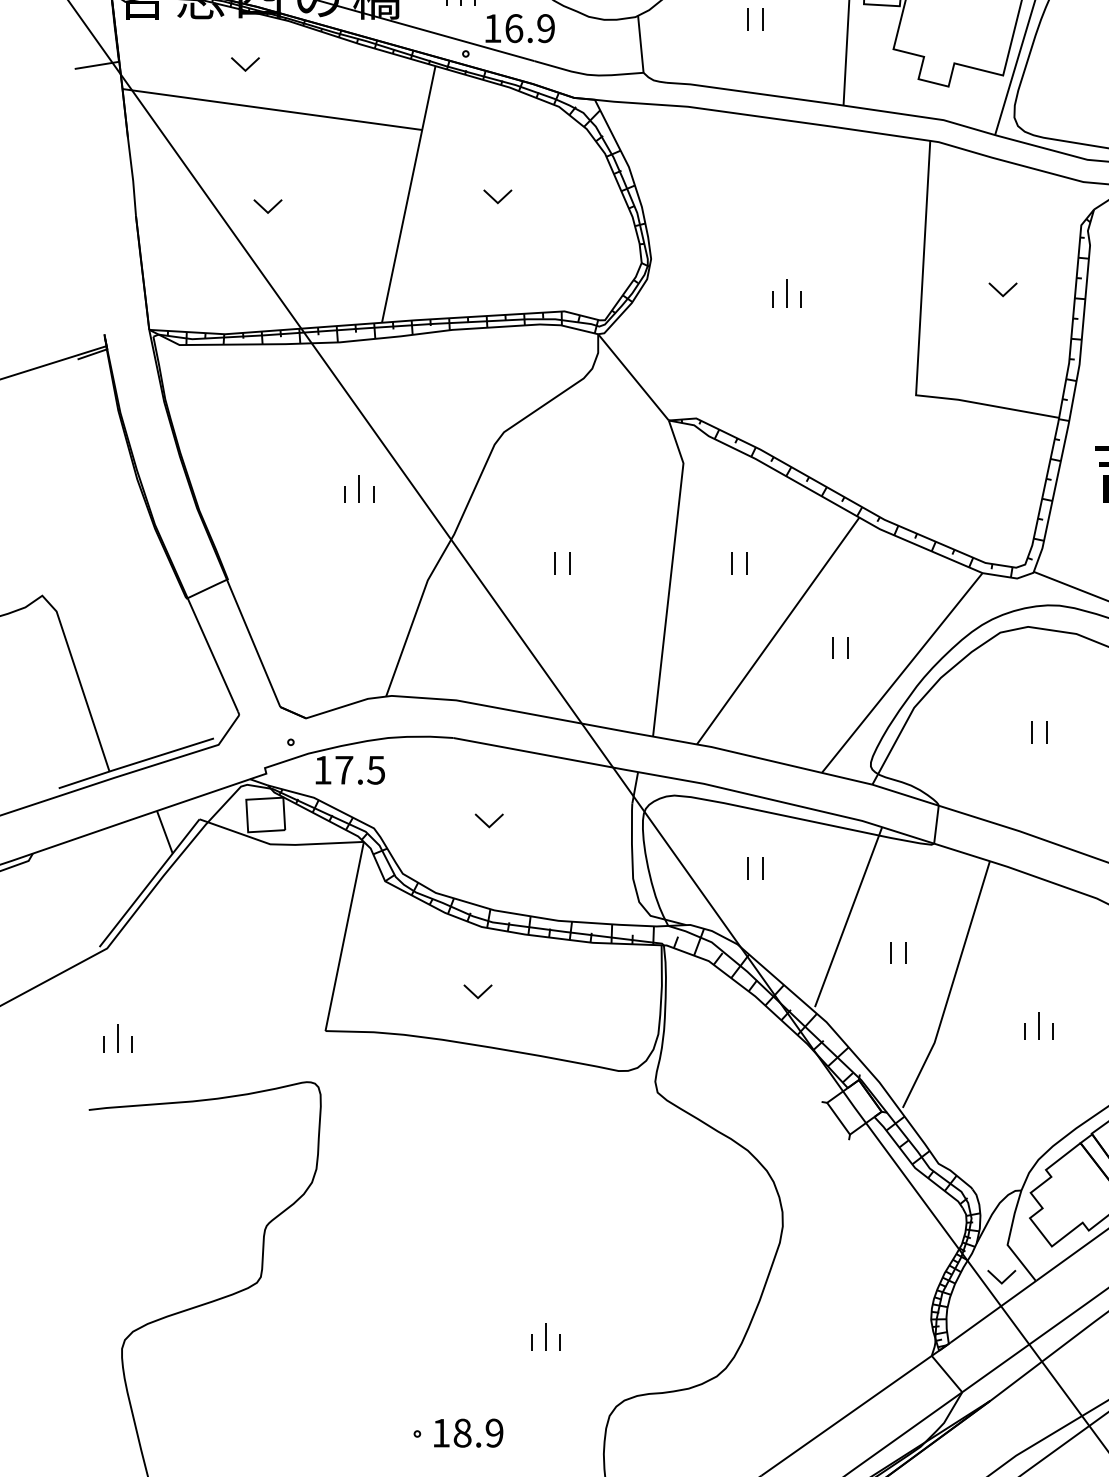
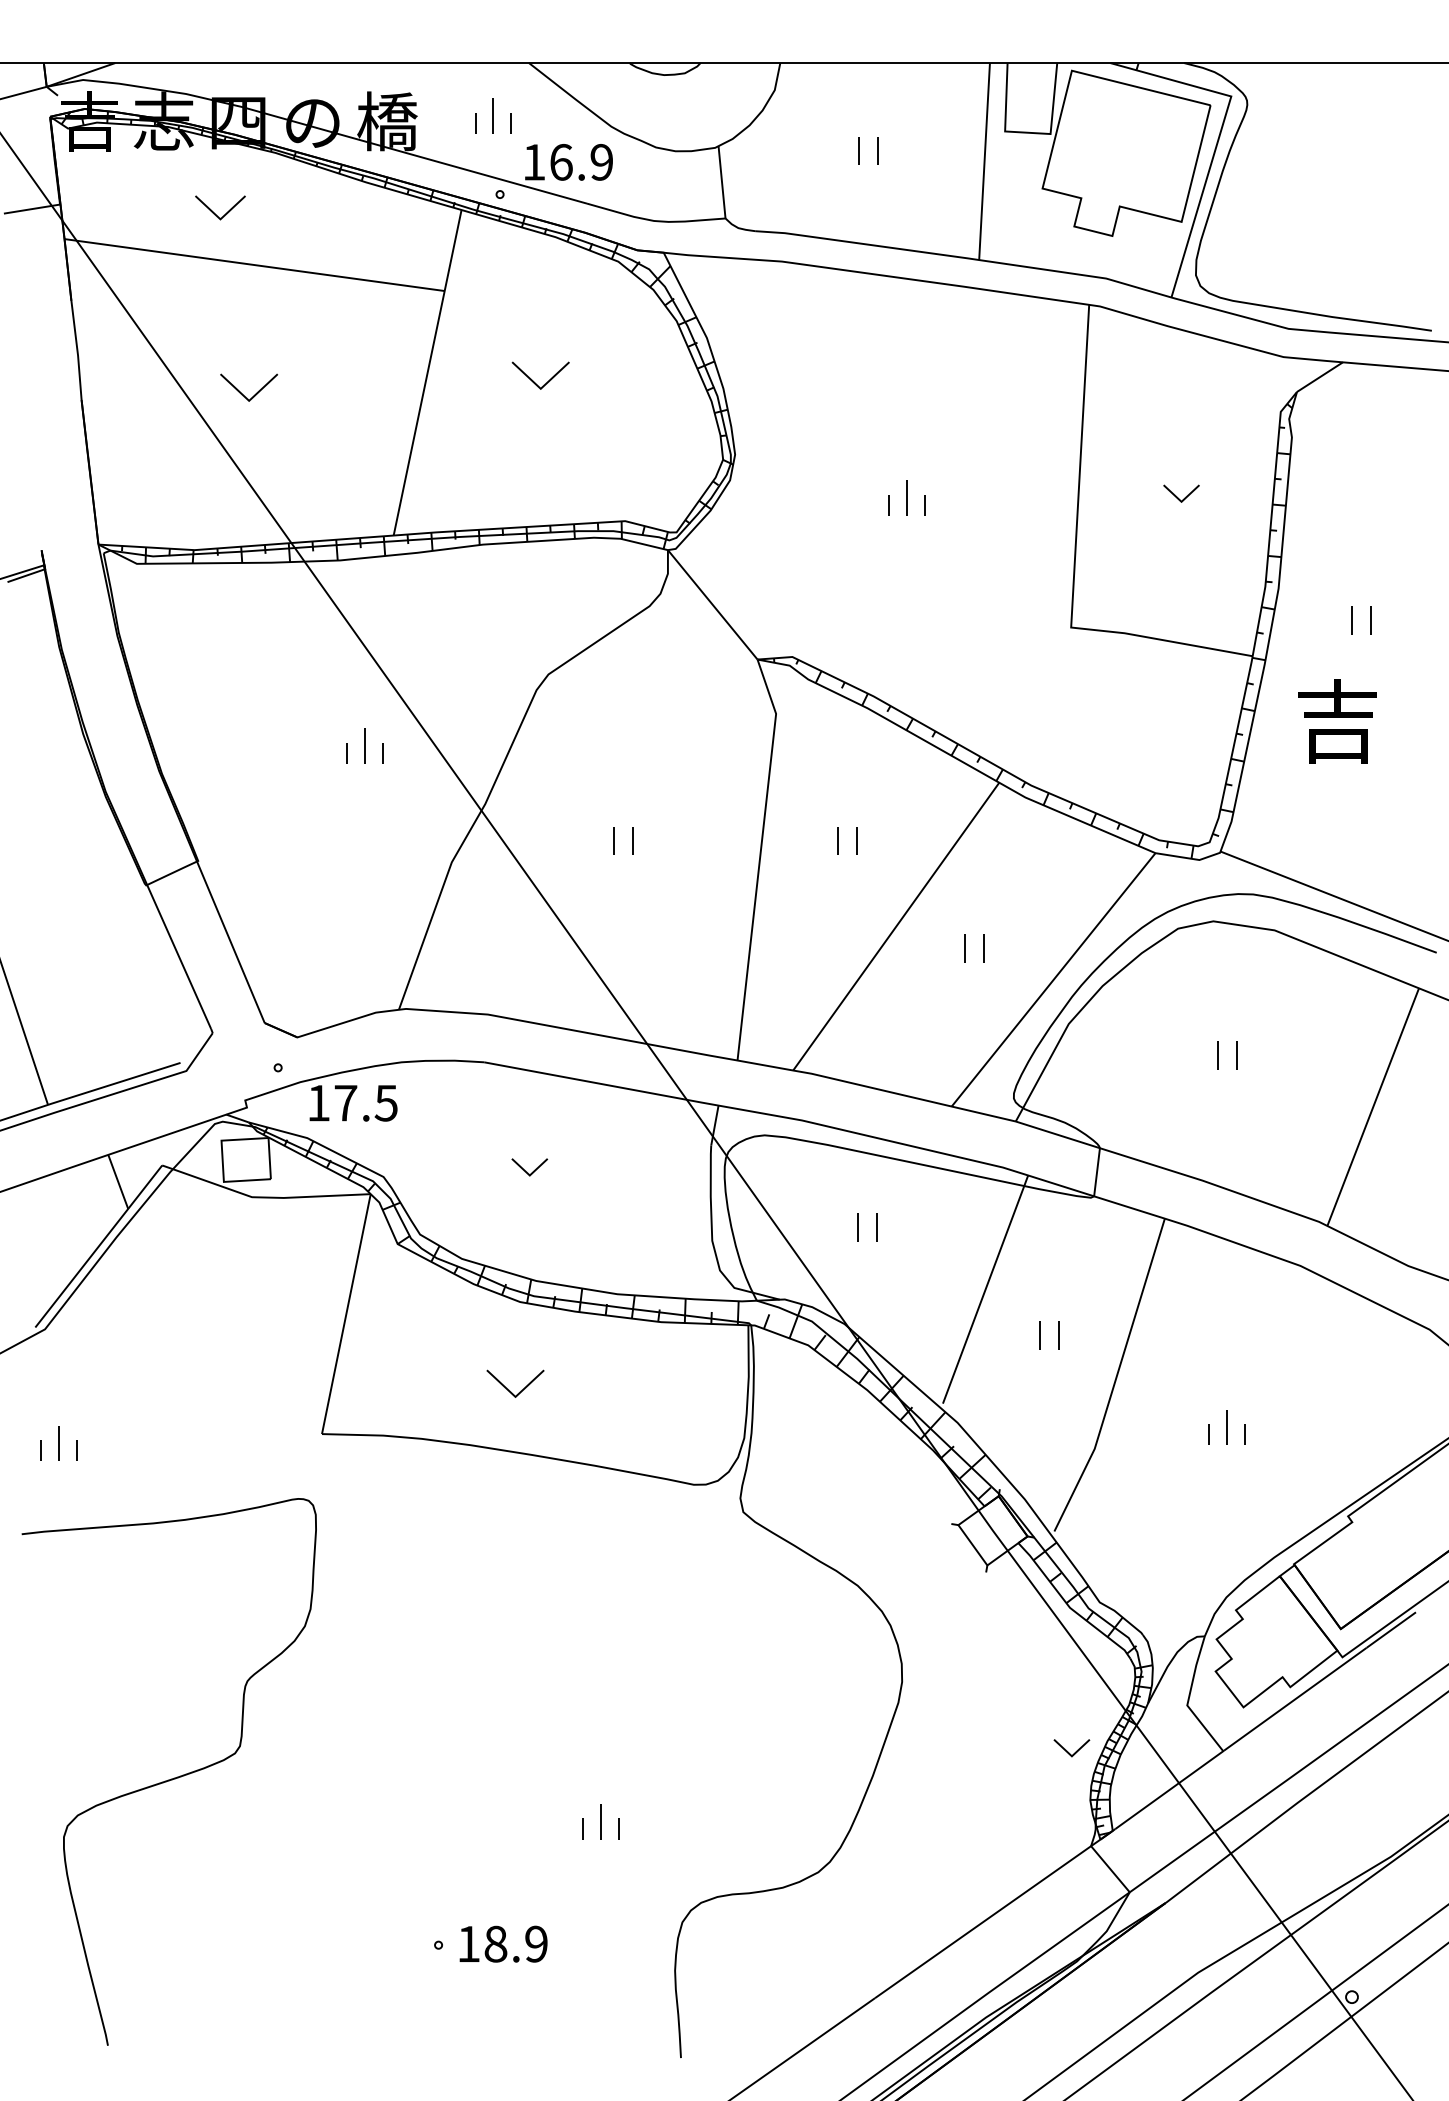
part: (245, 64) -> (220, 207), size x1.4
part: (497, 196) -> (540, 375), size x1.6
part: (267, 206) -> (248, 388), size x1.6
part: (478, 991) -> (515, 1384), size x1.6
part: (1001, 1277) -> (1071, 1748), moved

